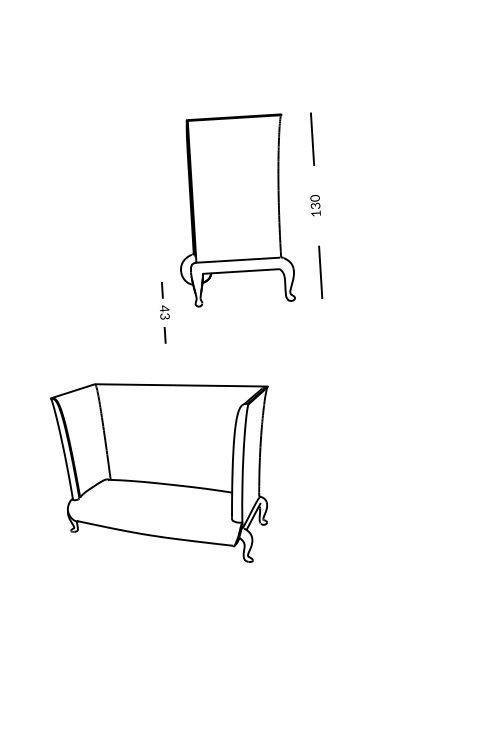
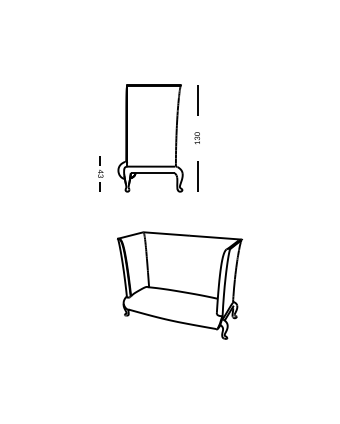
part: (164, 311) -> (100, 173), moved
part: (163, 473) -> (179, 285), moved

